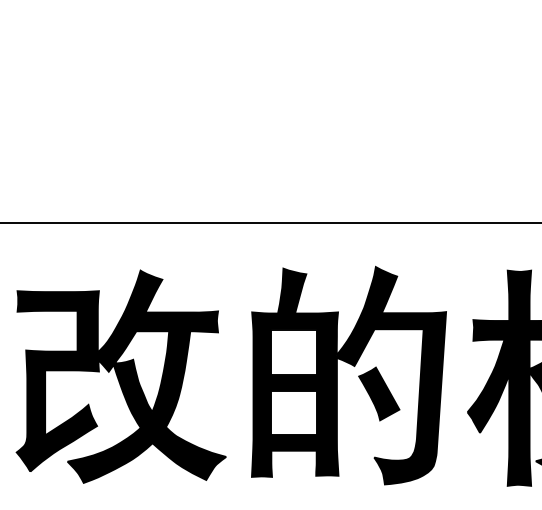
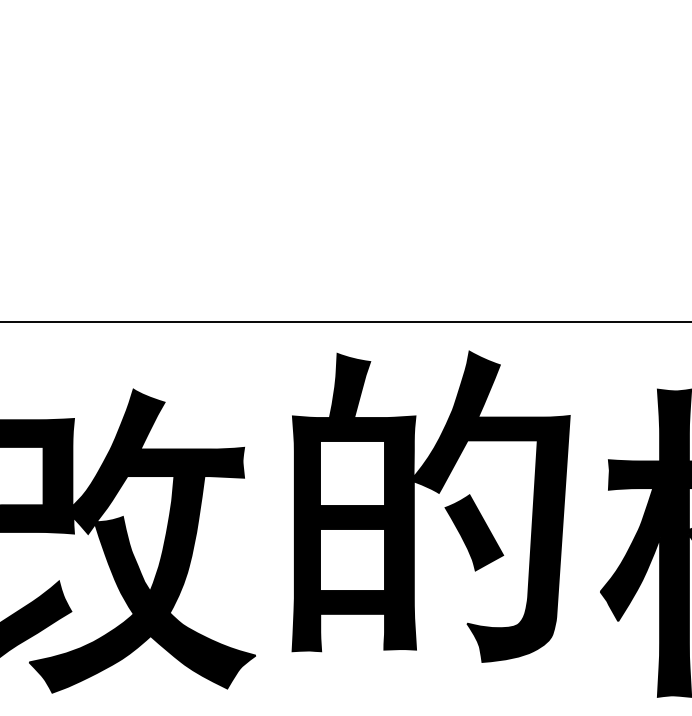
part: (358, 375) -> (444, 506), moved

